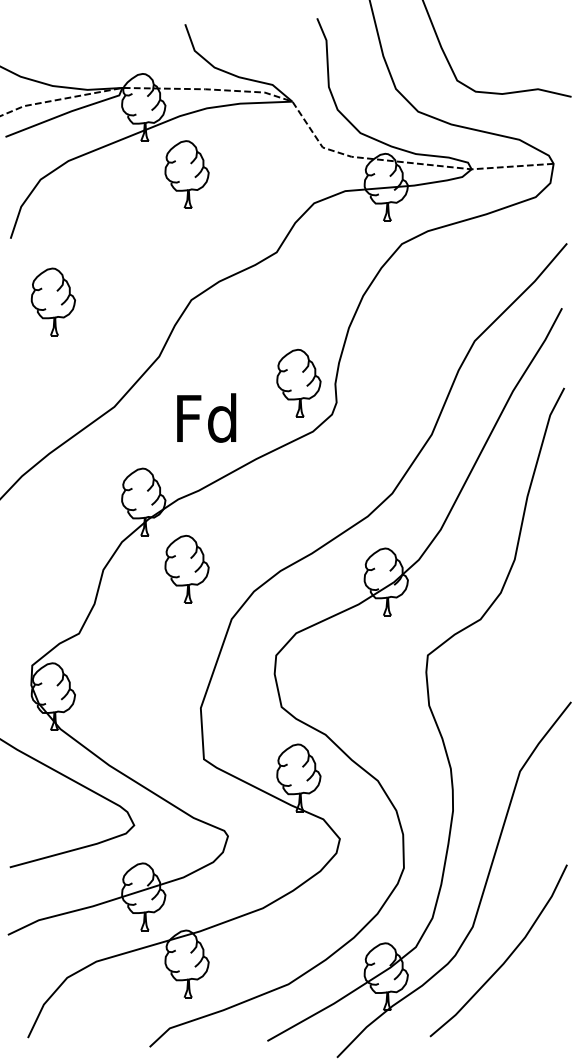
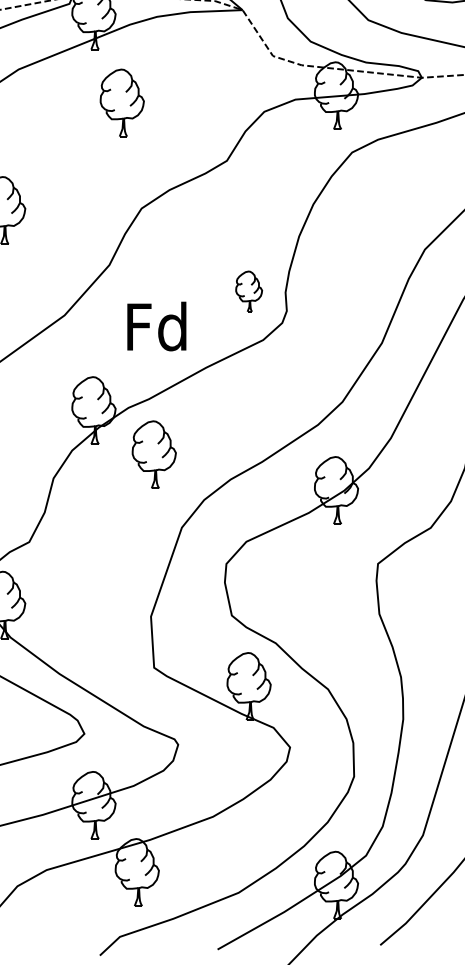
part: (186, 174) -> (121, 102), moved
part: (298, 382) -> (248, 290), size x0.6
part: (186, 568) -> (153, 453), moved

